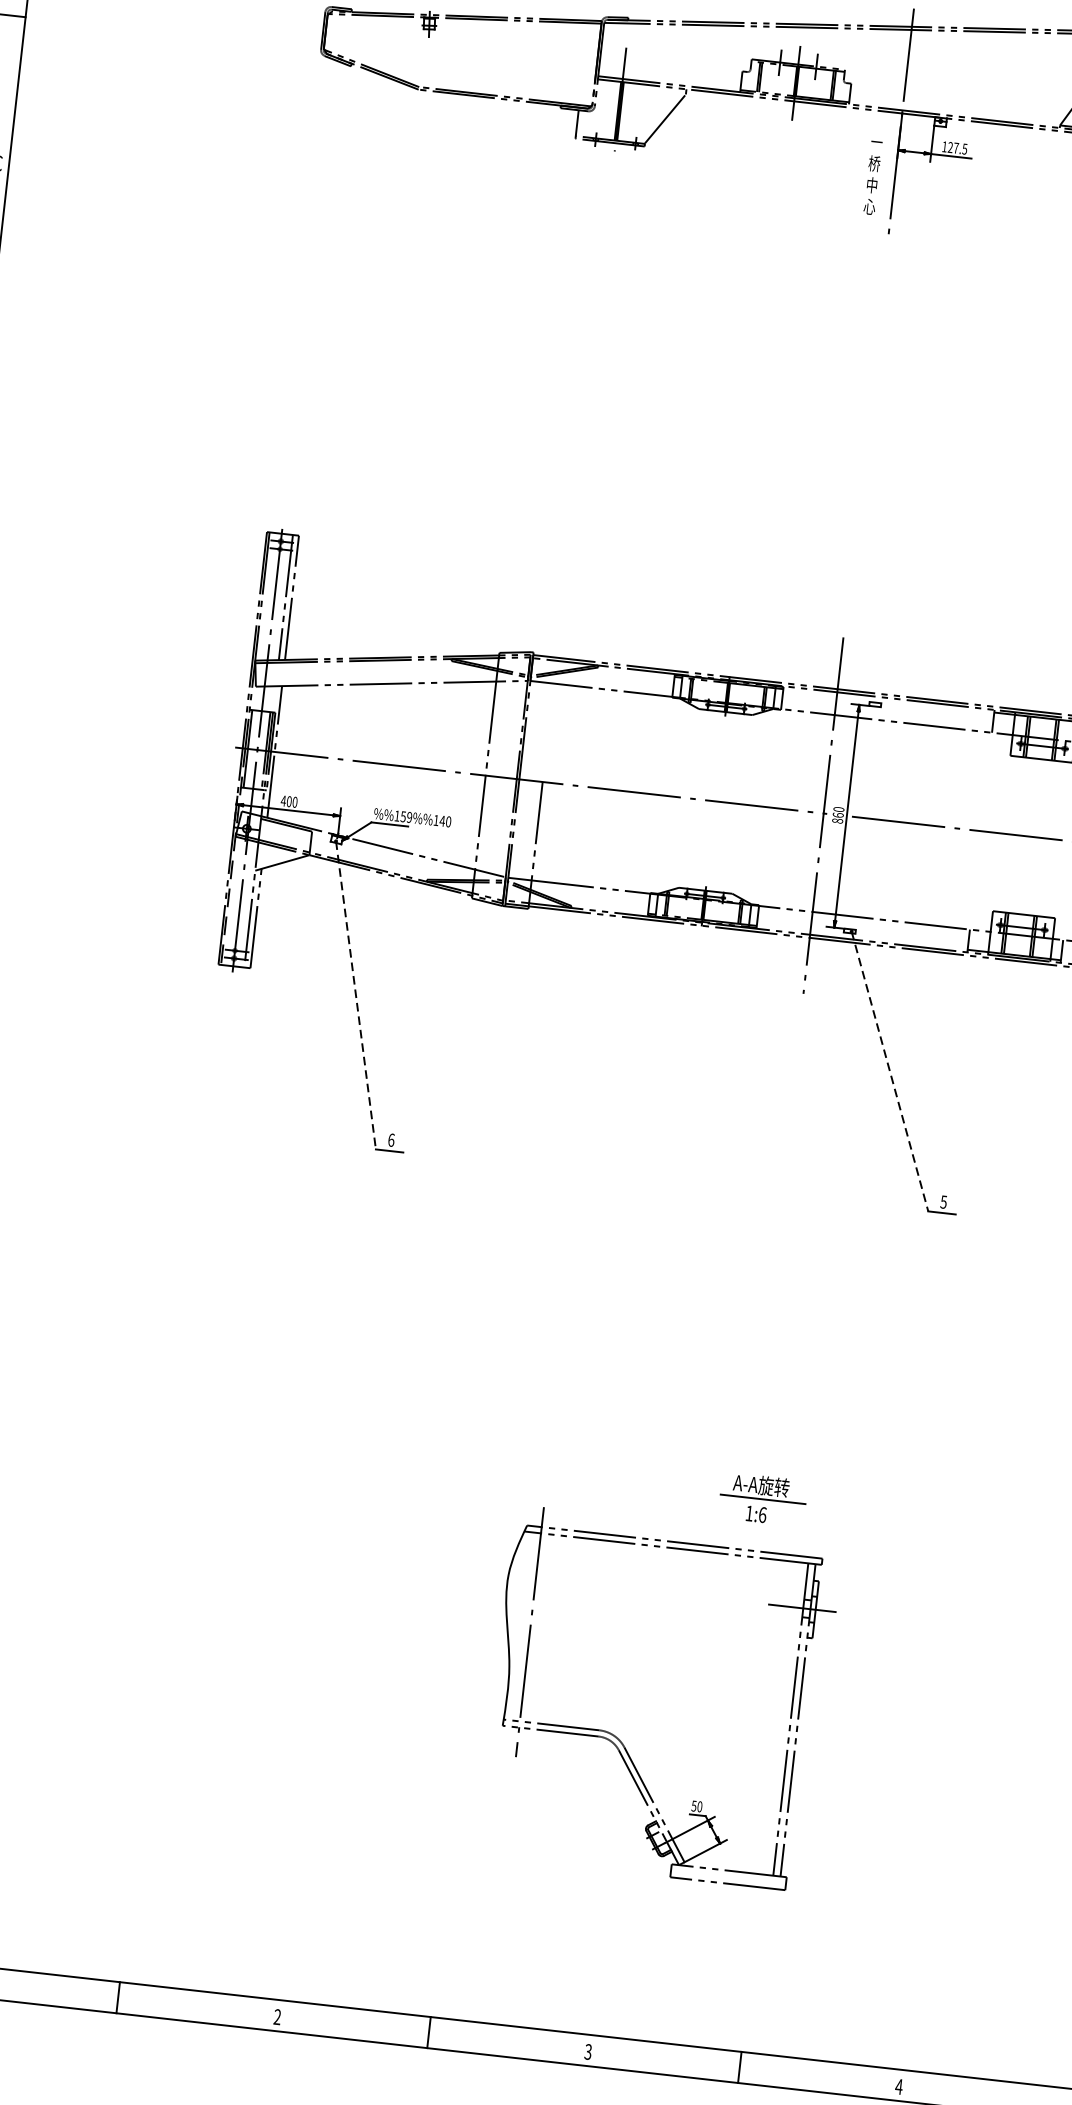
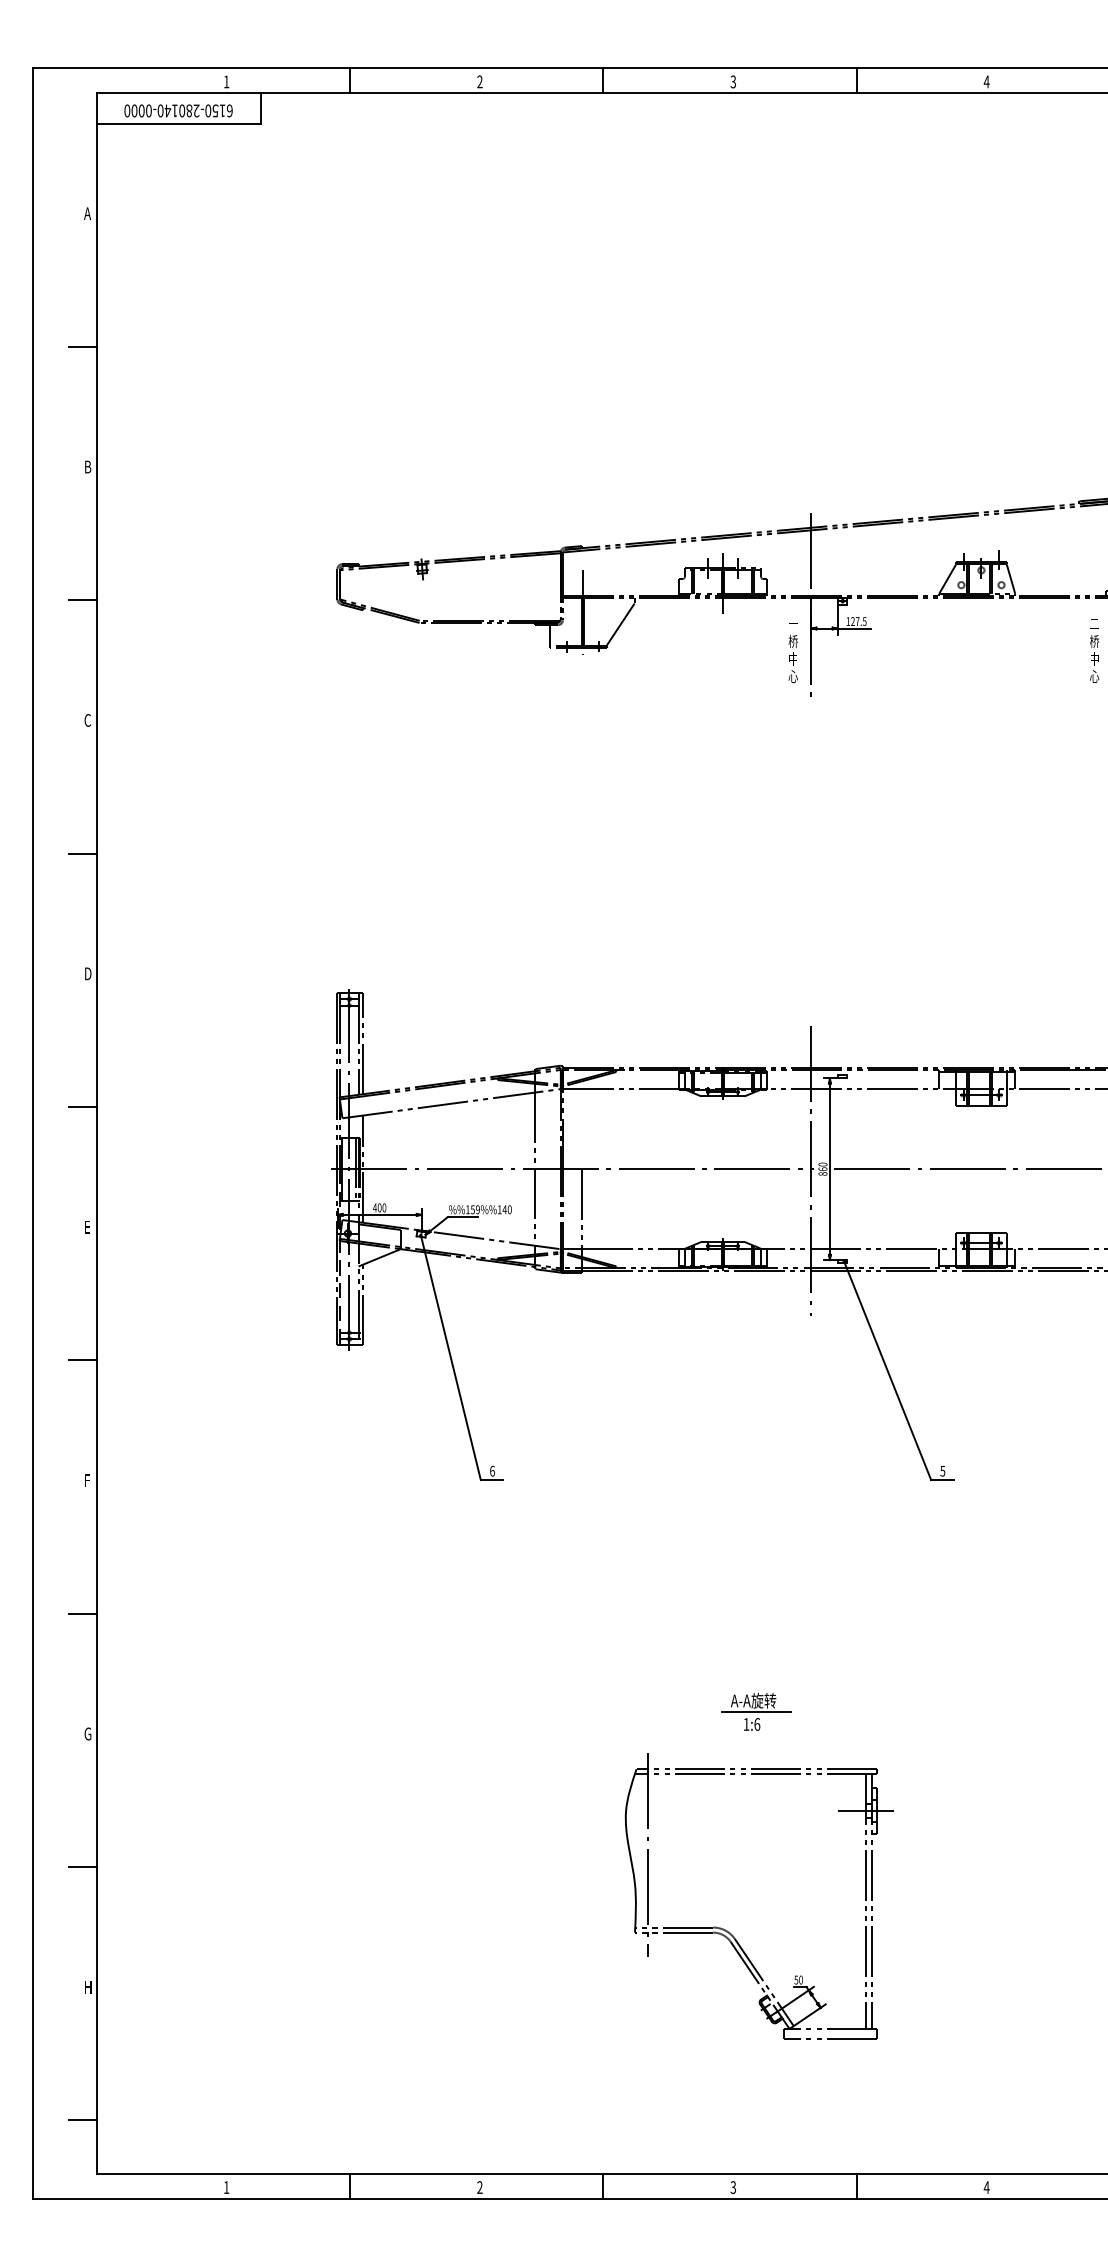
line: (355, 994) -> (450, 1357), dashed -> solid
line: (889, 1072) -> (887, 1371), dashed -> solid
part: (763, 1498) -> (756, 1711), moved

